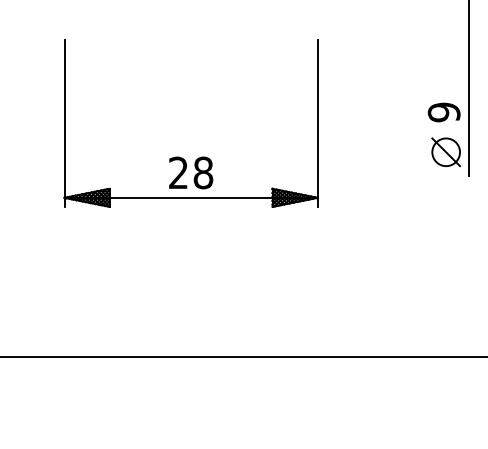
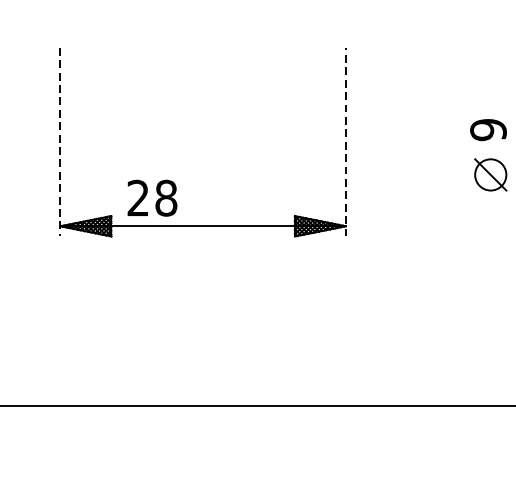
line: (64, 123) -> (60, 142), solid -> dashed
line: (317, 123) -> (345, 142), solid -> dashed
text: (191, 172) -> (152, 197), moved

